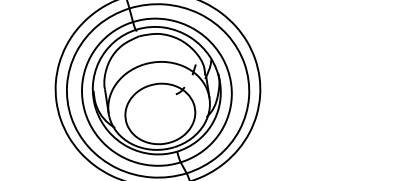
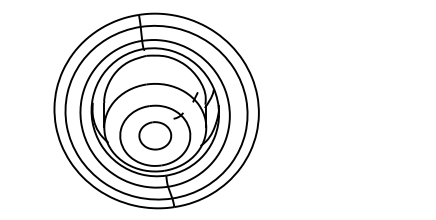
part: (160, 113) -> (155, 135), added

